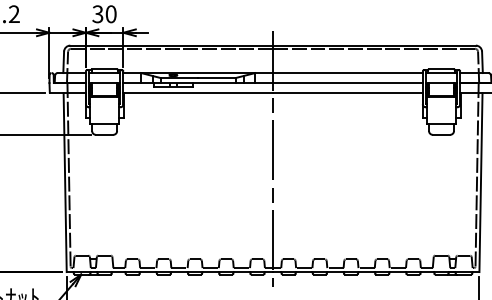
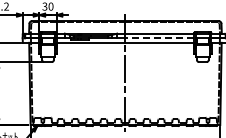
line: (347, 83) -> (159, 38), solid -> dashed

